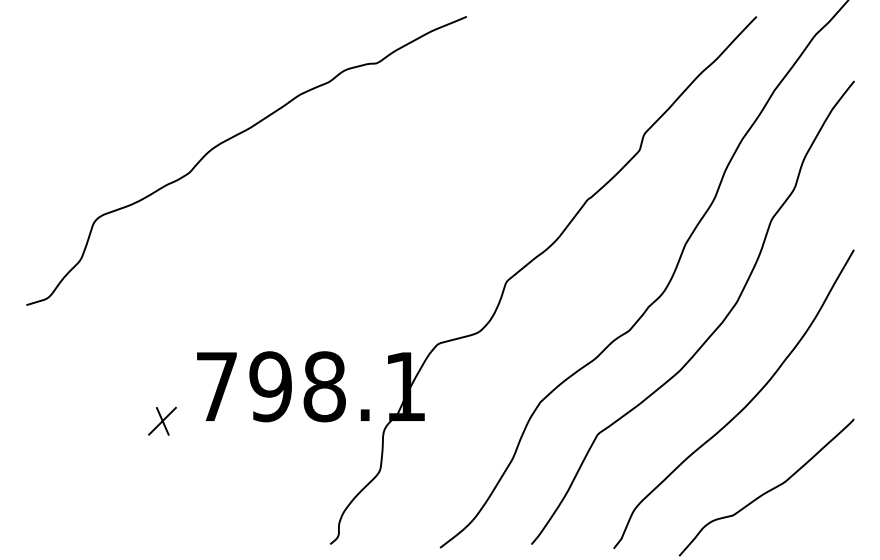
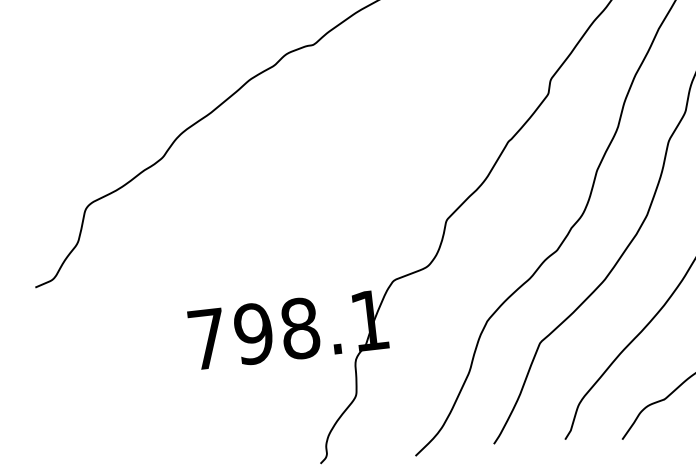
part: (162, 420) -> (163, 373), removed

